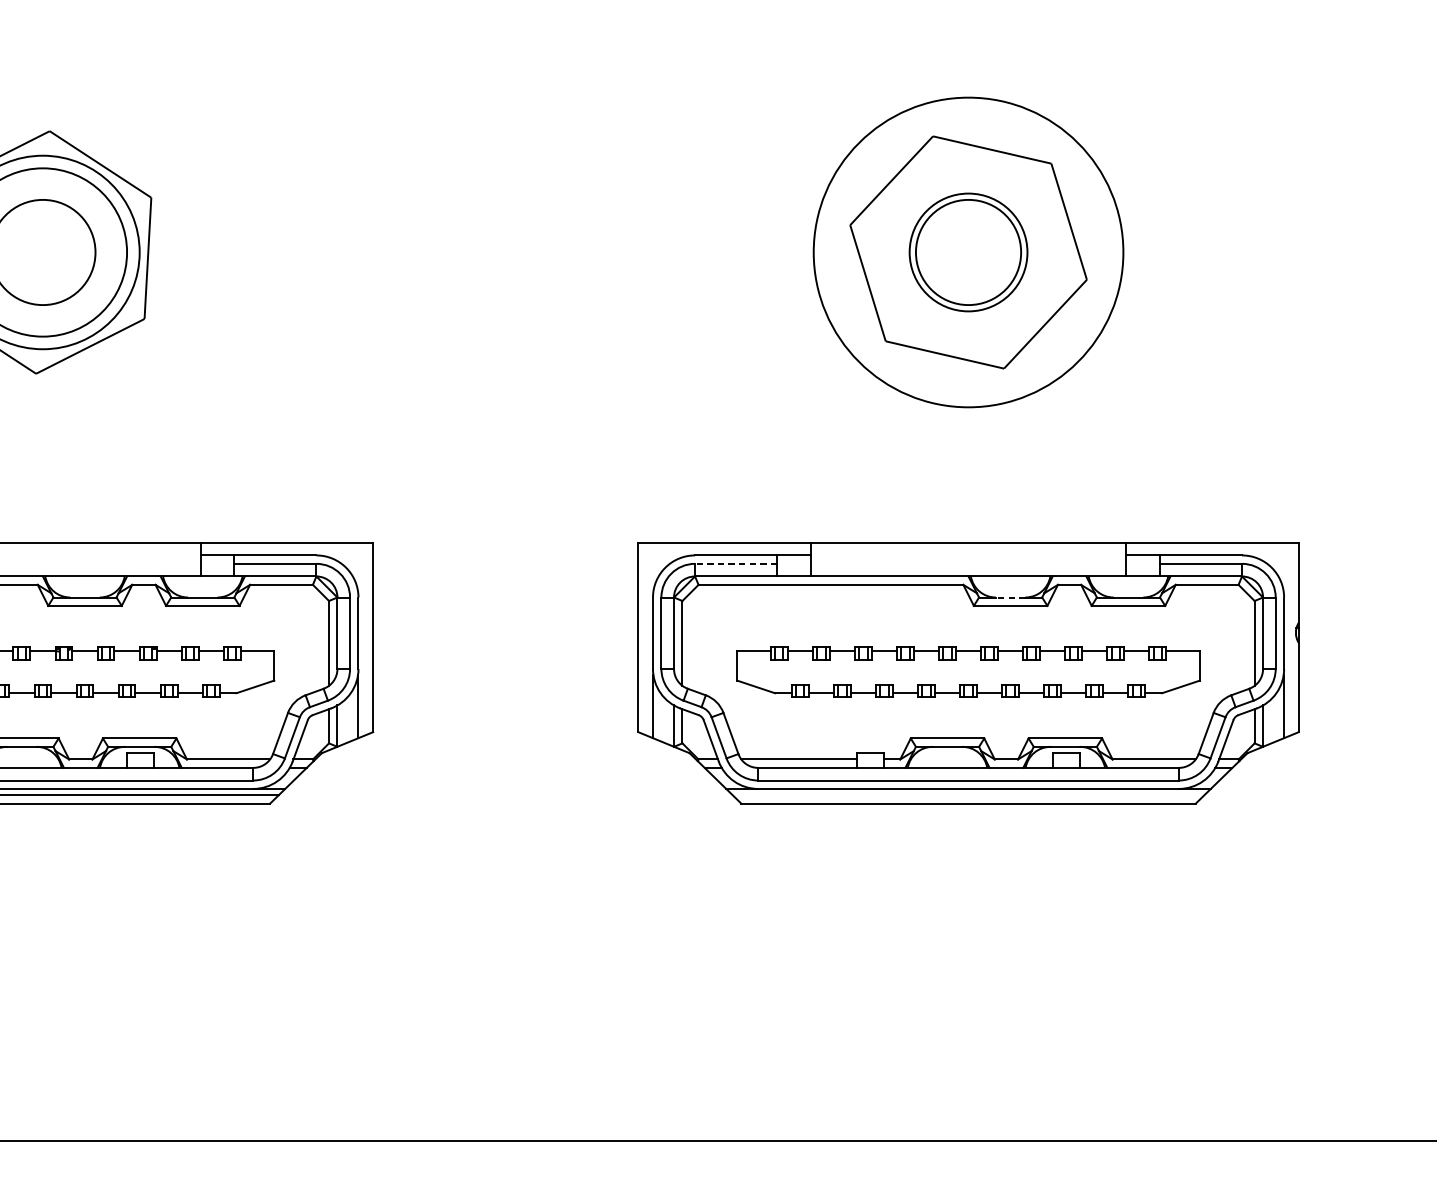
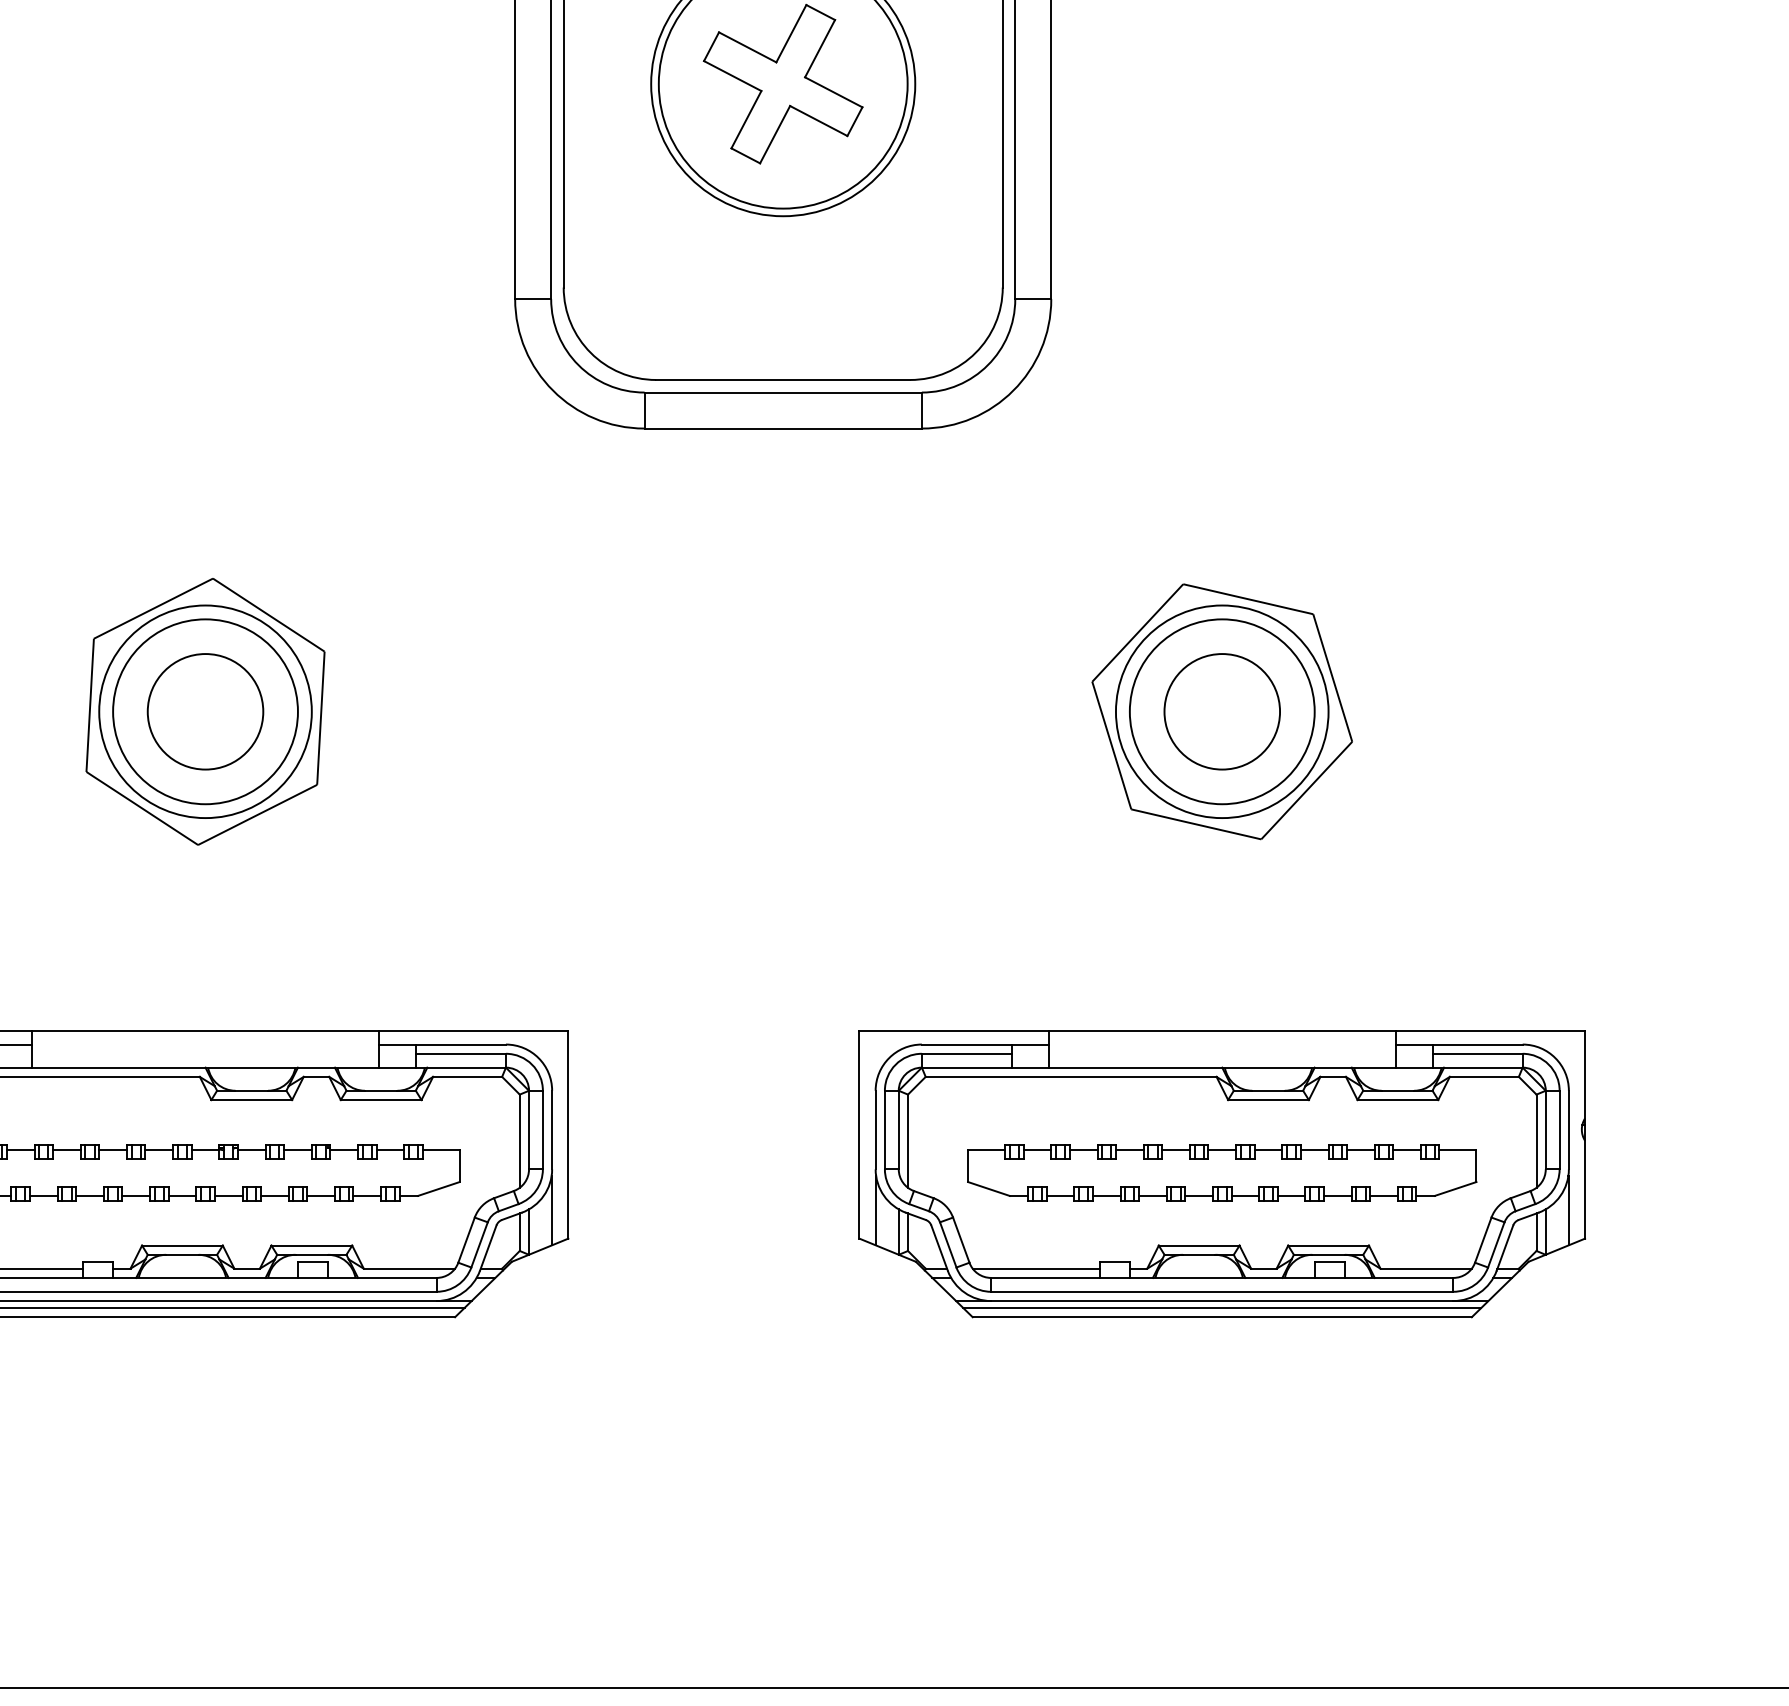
circle: (967, 252) -> (1221, 711), size x0.62
circle: (967, 252) -> (1221, 711), size x1.43
line: (735, 563) -> (966, 1053), dashed -> solid
line: (1010, 597) -> (1268, 1090), dashed -> solid
line: (968, 794) -> (1222, 1307), added

